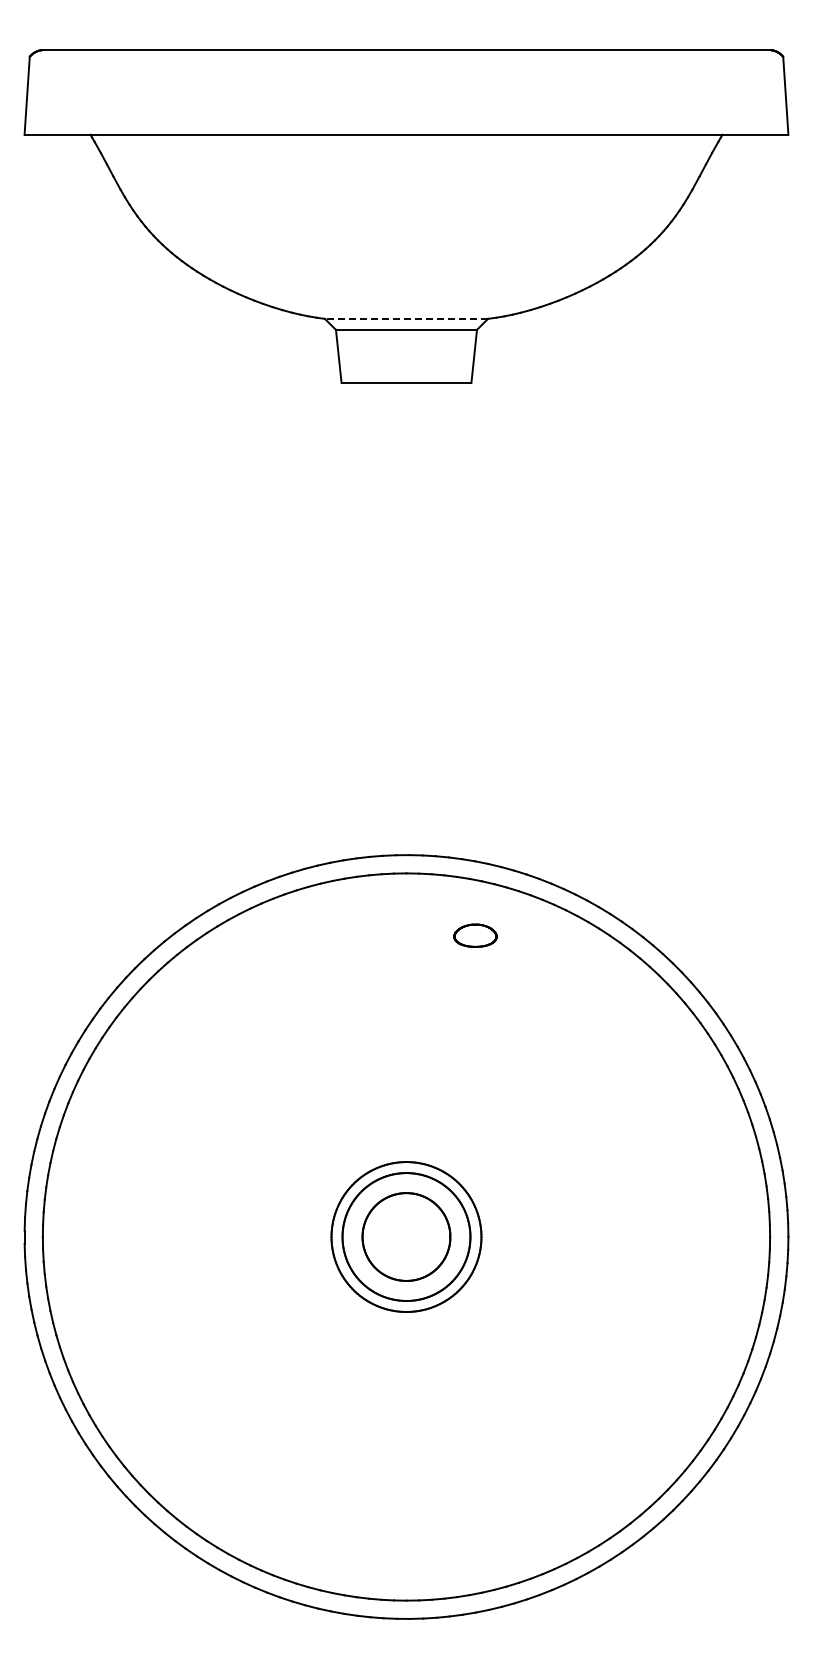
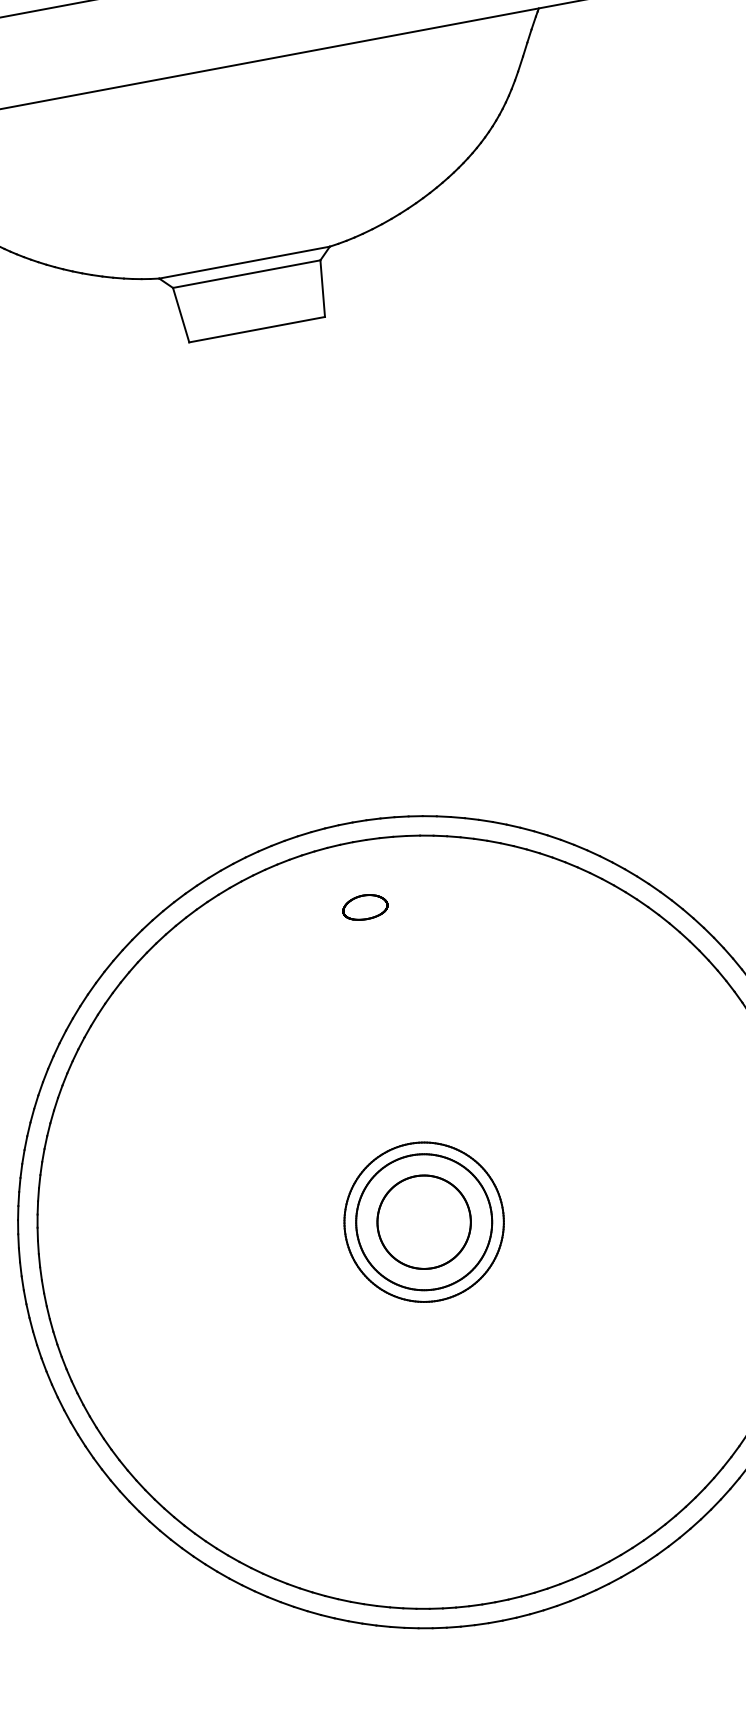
line: (406, 318) -> (244, 262), dashed -> solid
part: (475, 935) -> (365, 907), moved

